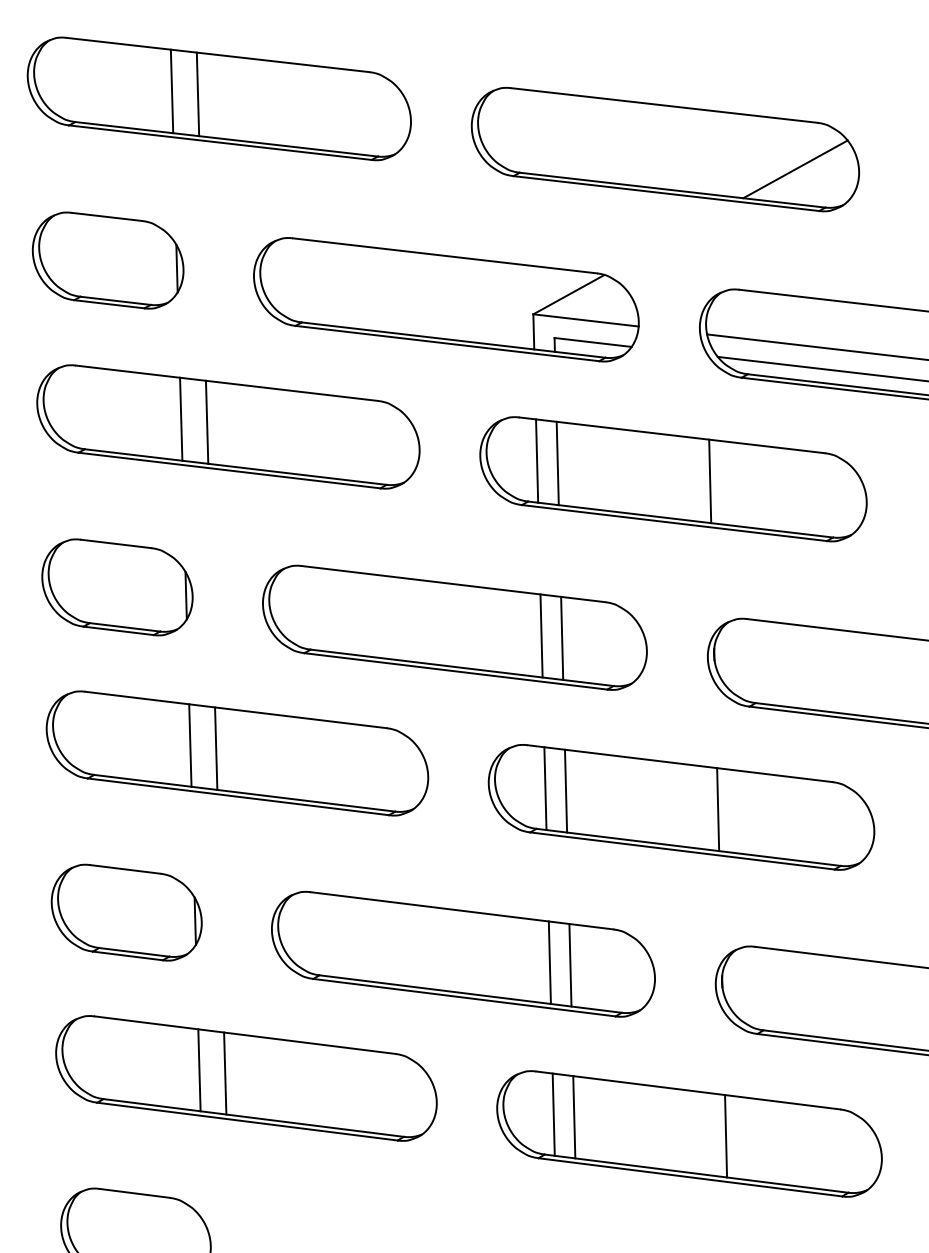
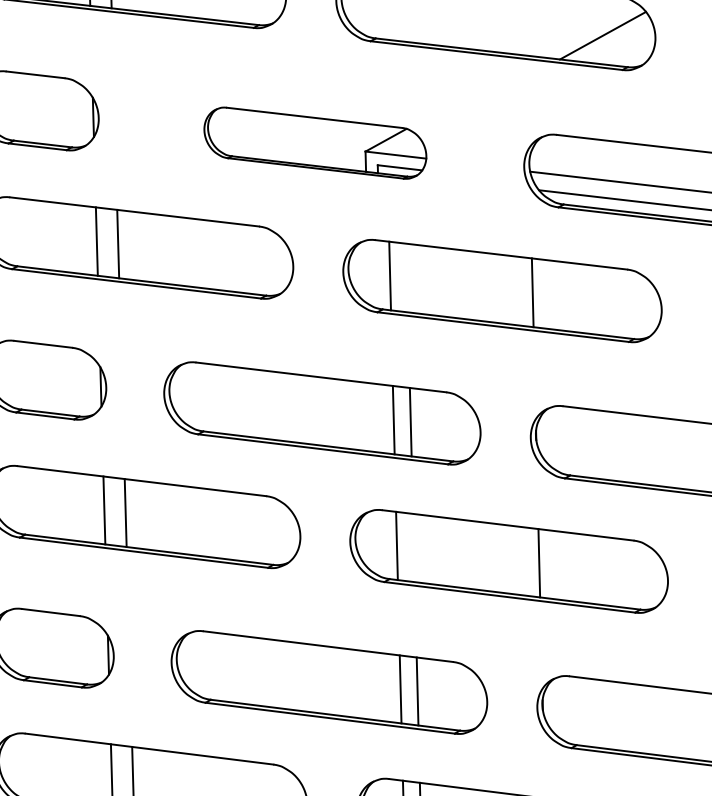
part: (446, 299) -> (315, 142), size x0.7
line: (557, 463) -> (406, 278), removed
line: (566, 790) -> (414, 547), removed

